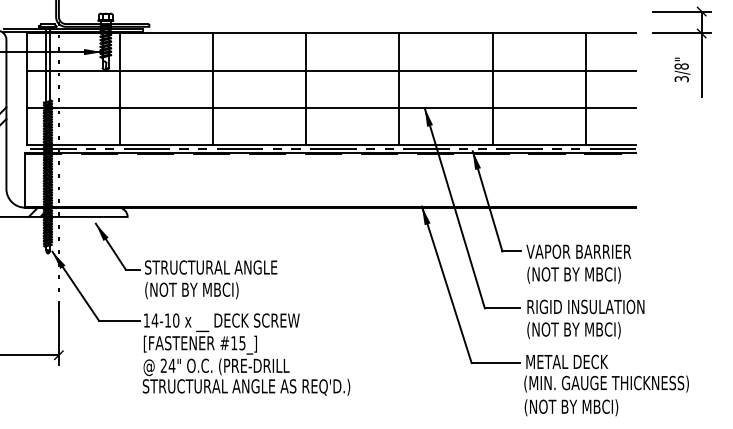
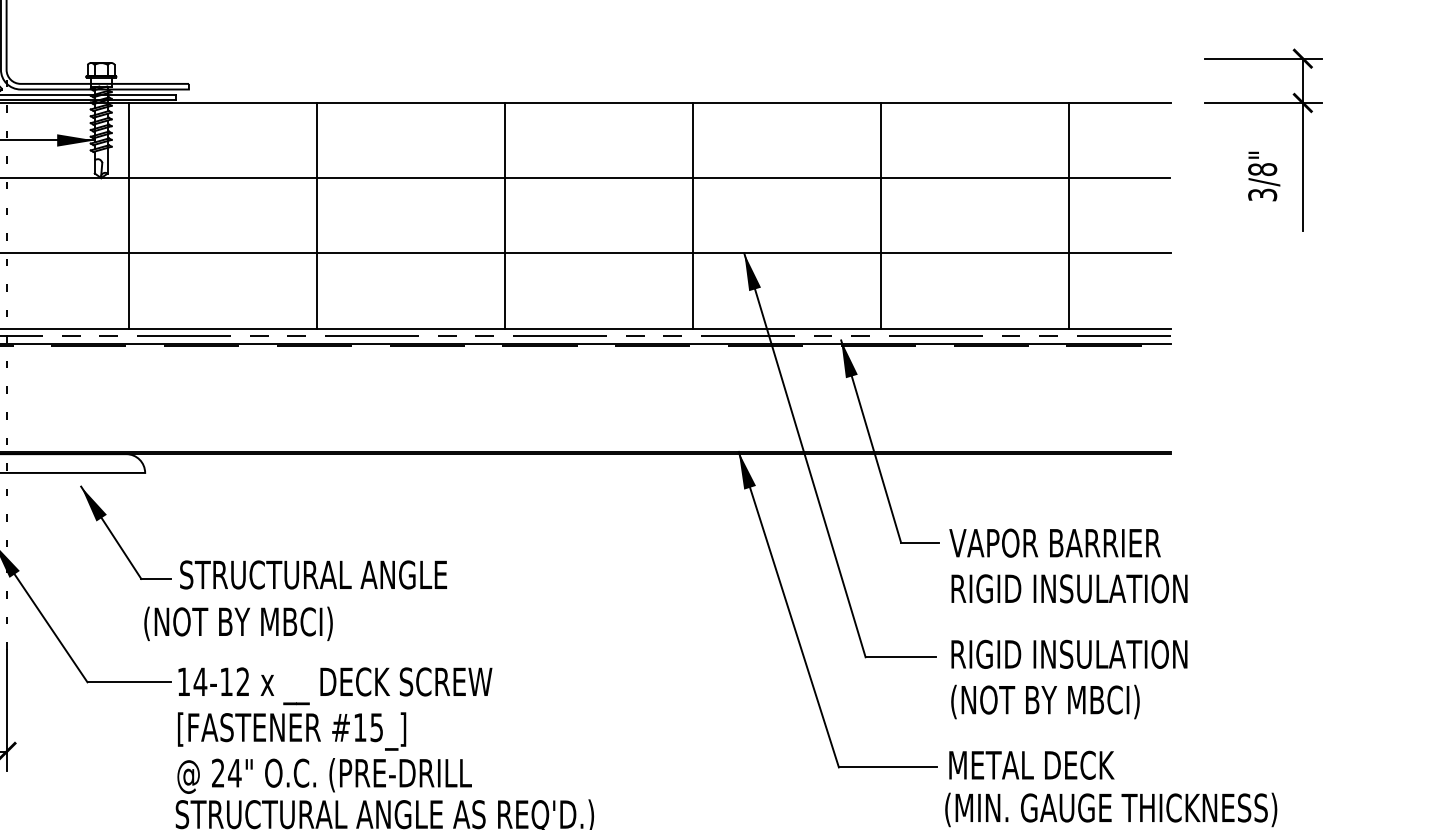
text: (585, 274) -> (1068, 589), (NOT BY MBCI) -> RIGID INSULATION
text: (191, 290) -> (237, 623), moved
text: (176, 320) -> (243, 681), 14-10 -> 14-12

